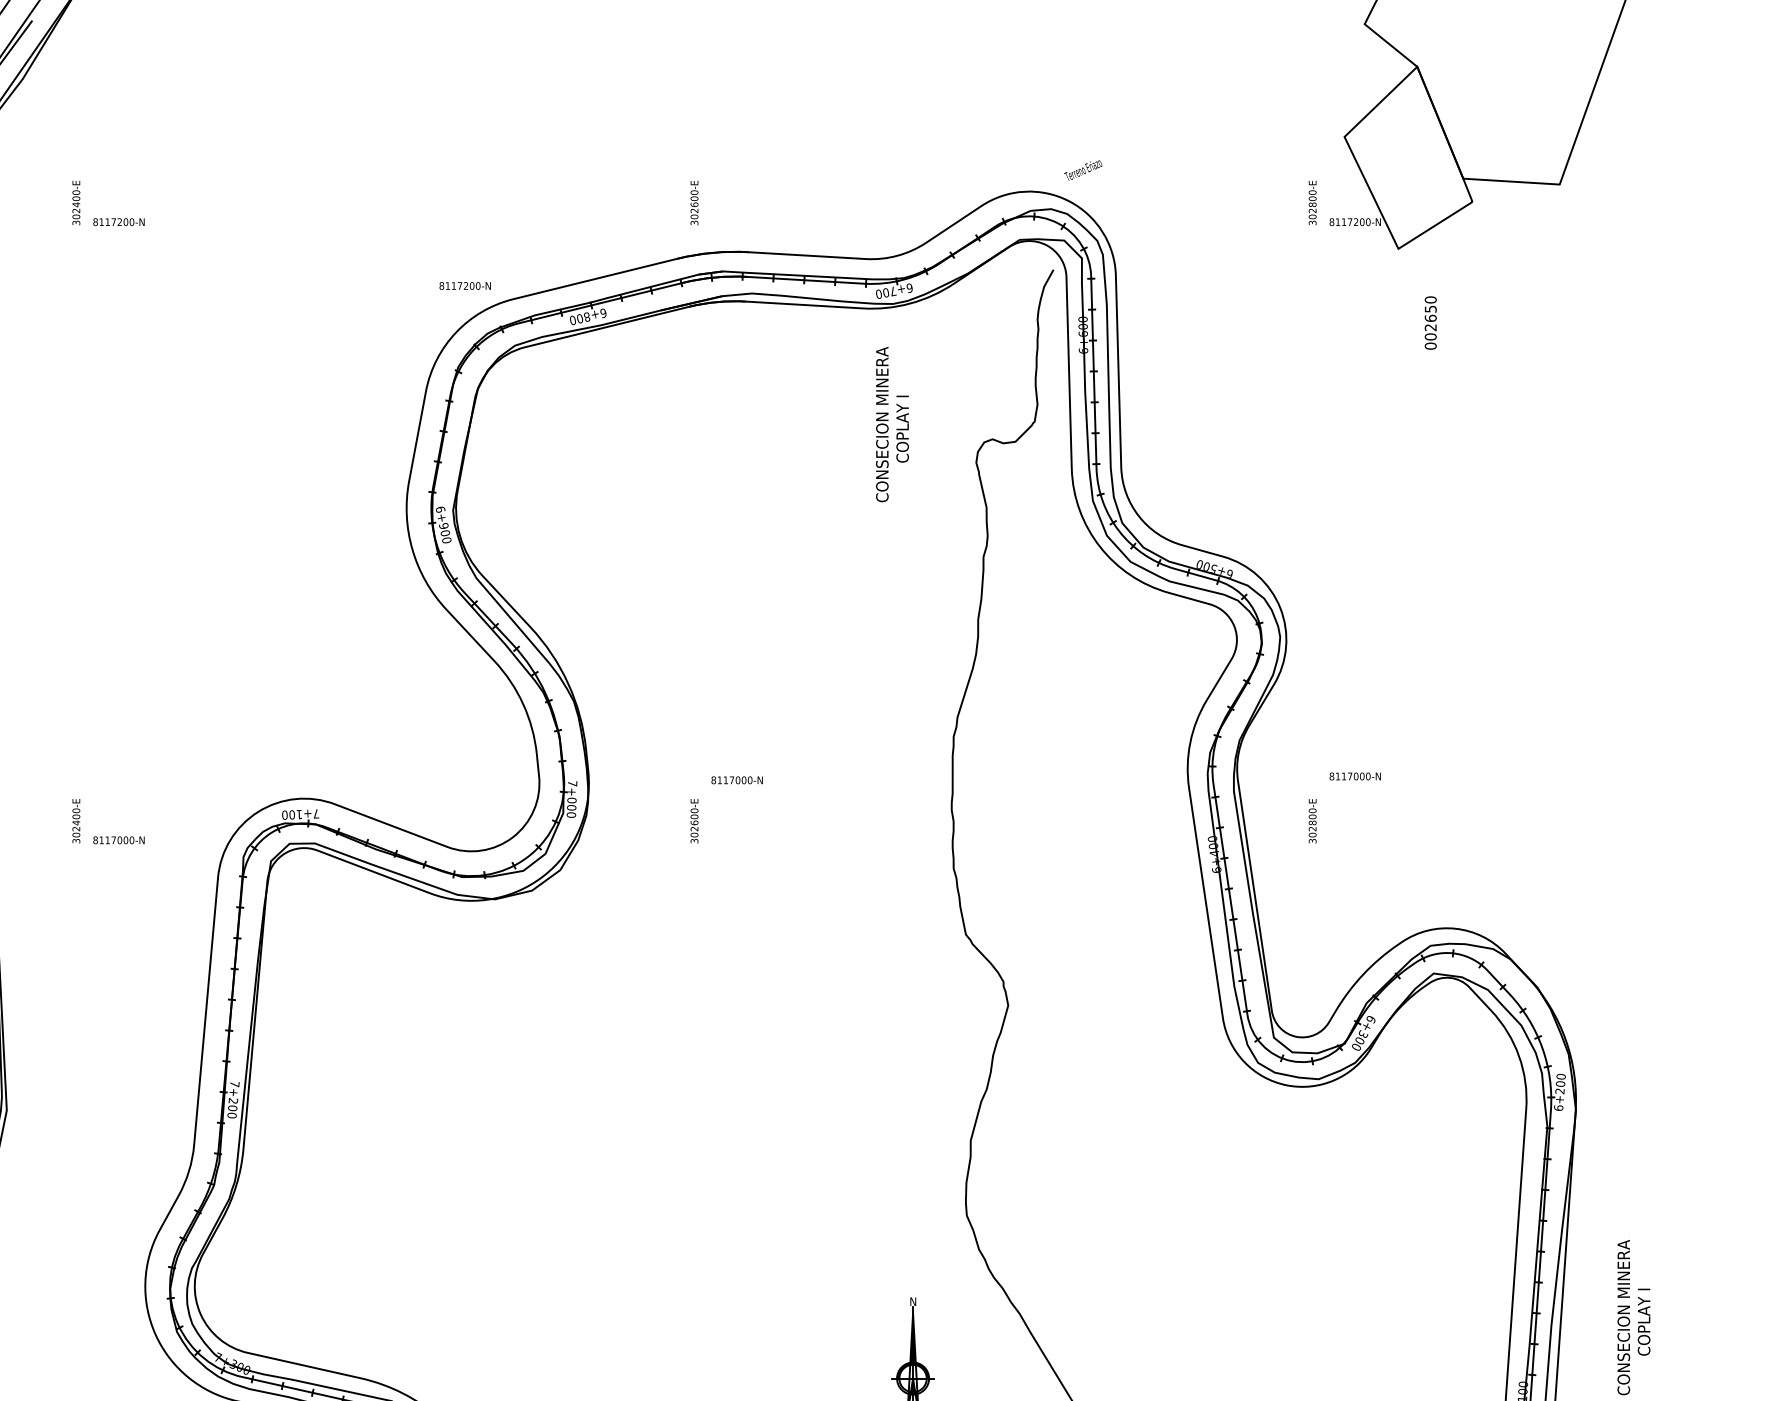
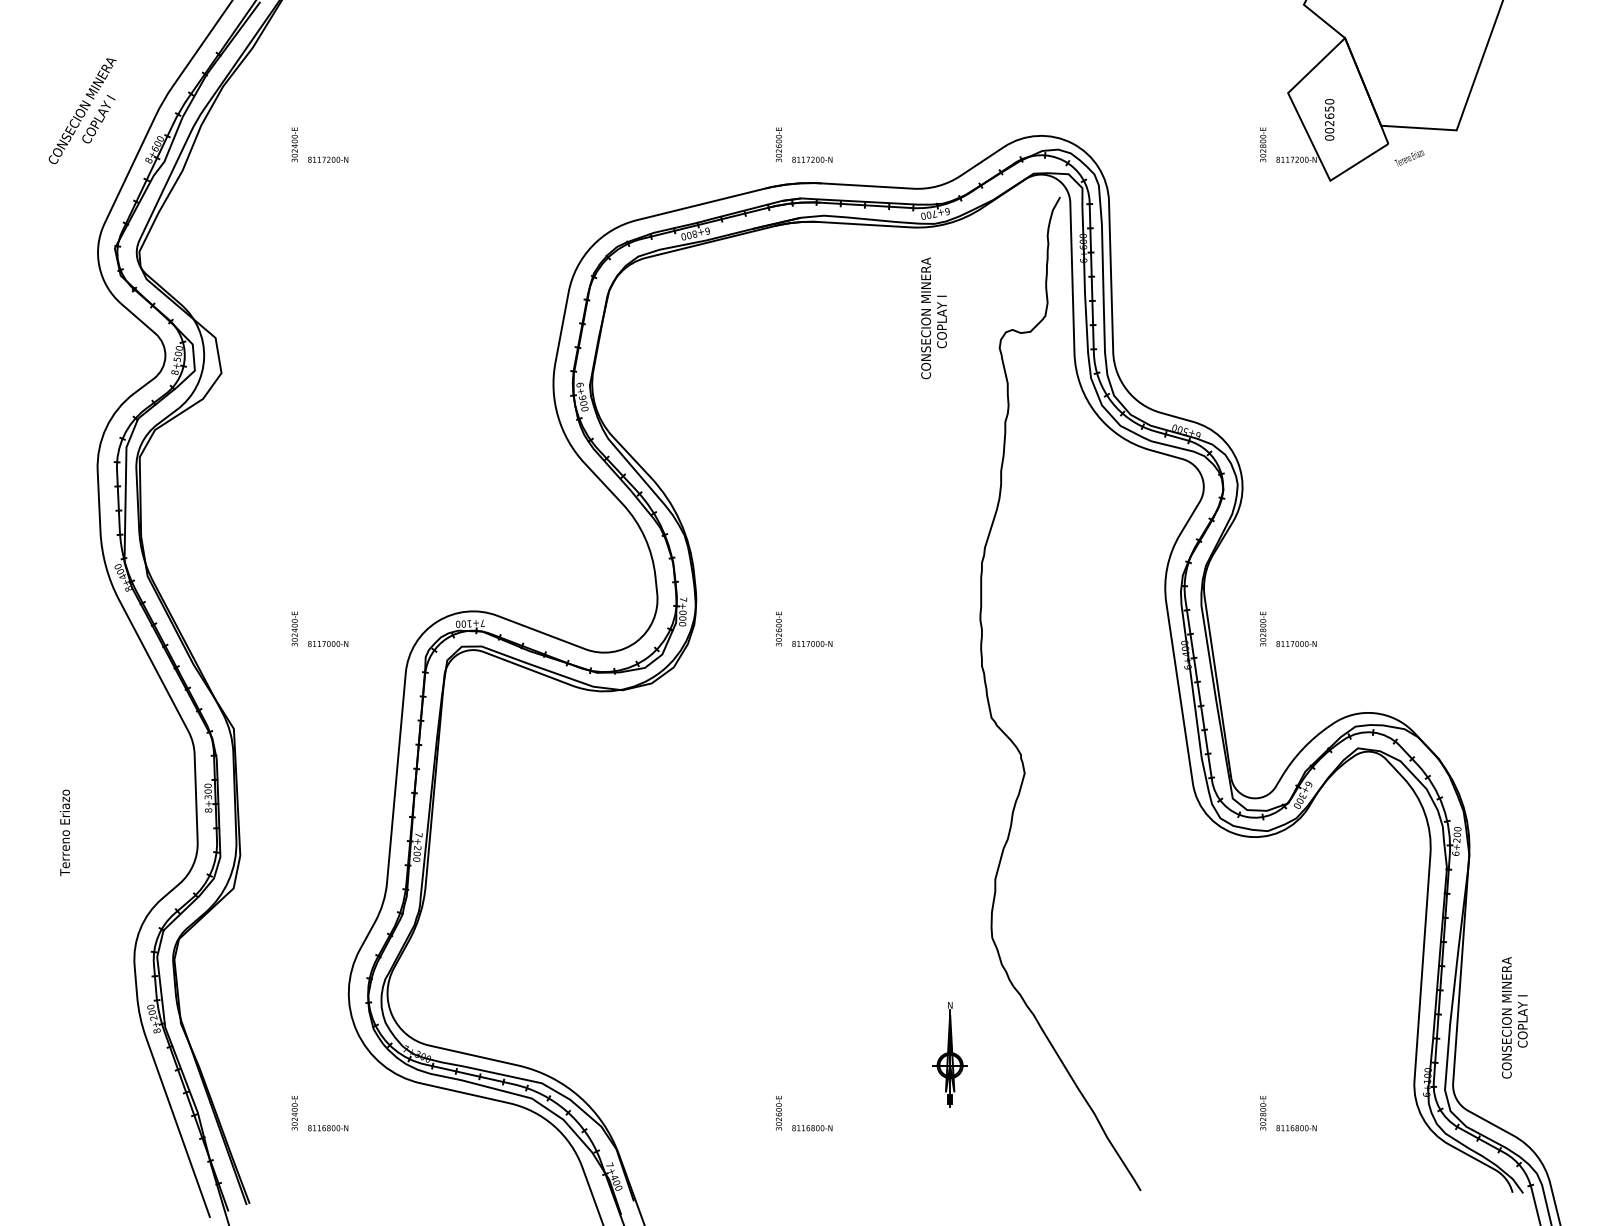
text: (1083, 170) -> (1409, 158), moved
text: (465, 285) -> (812, 159), moved
text: (1430, 322) -> (1329, 119), moved
text: (1355, 775) -> (1296, 643), moved
text: (737, 779) -> (812, 643), moved

